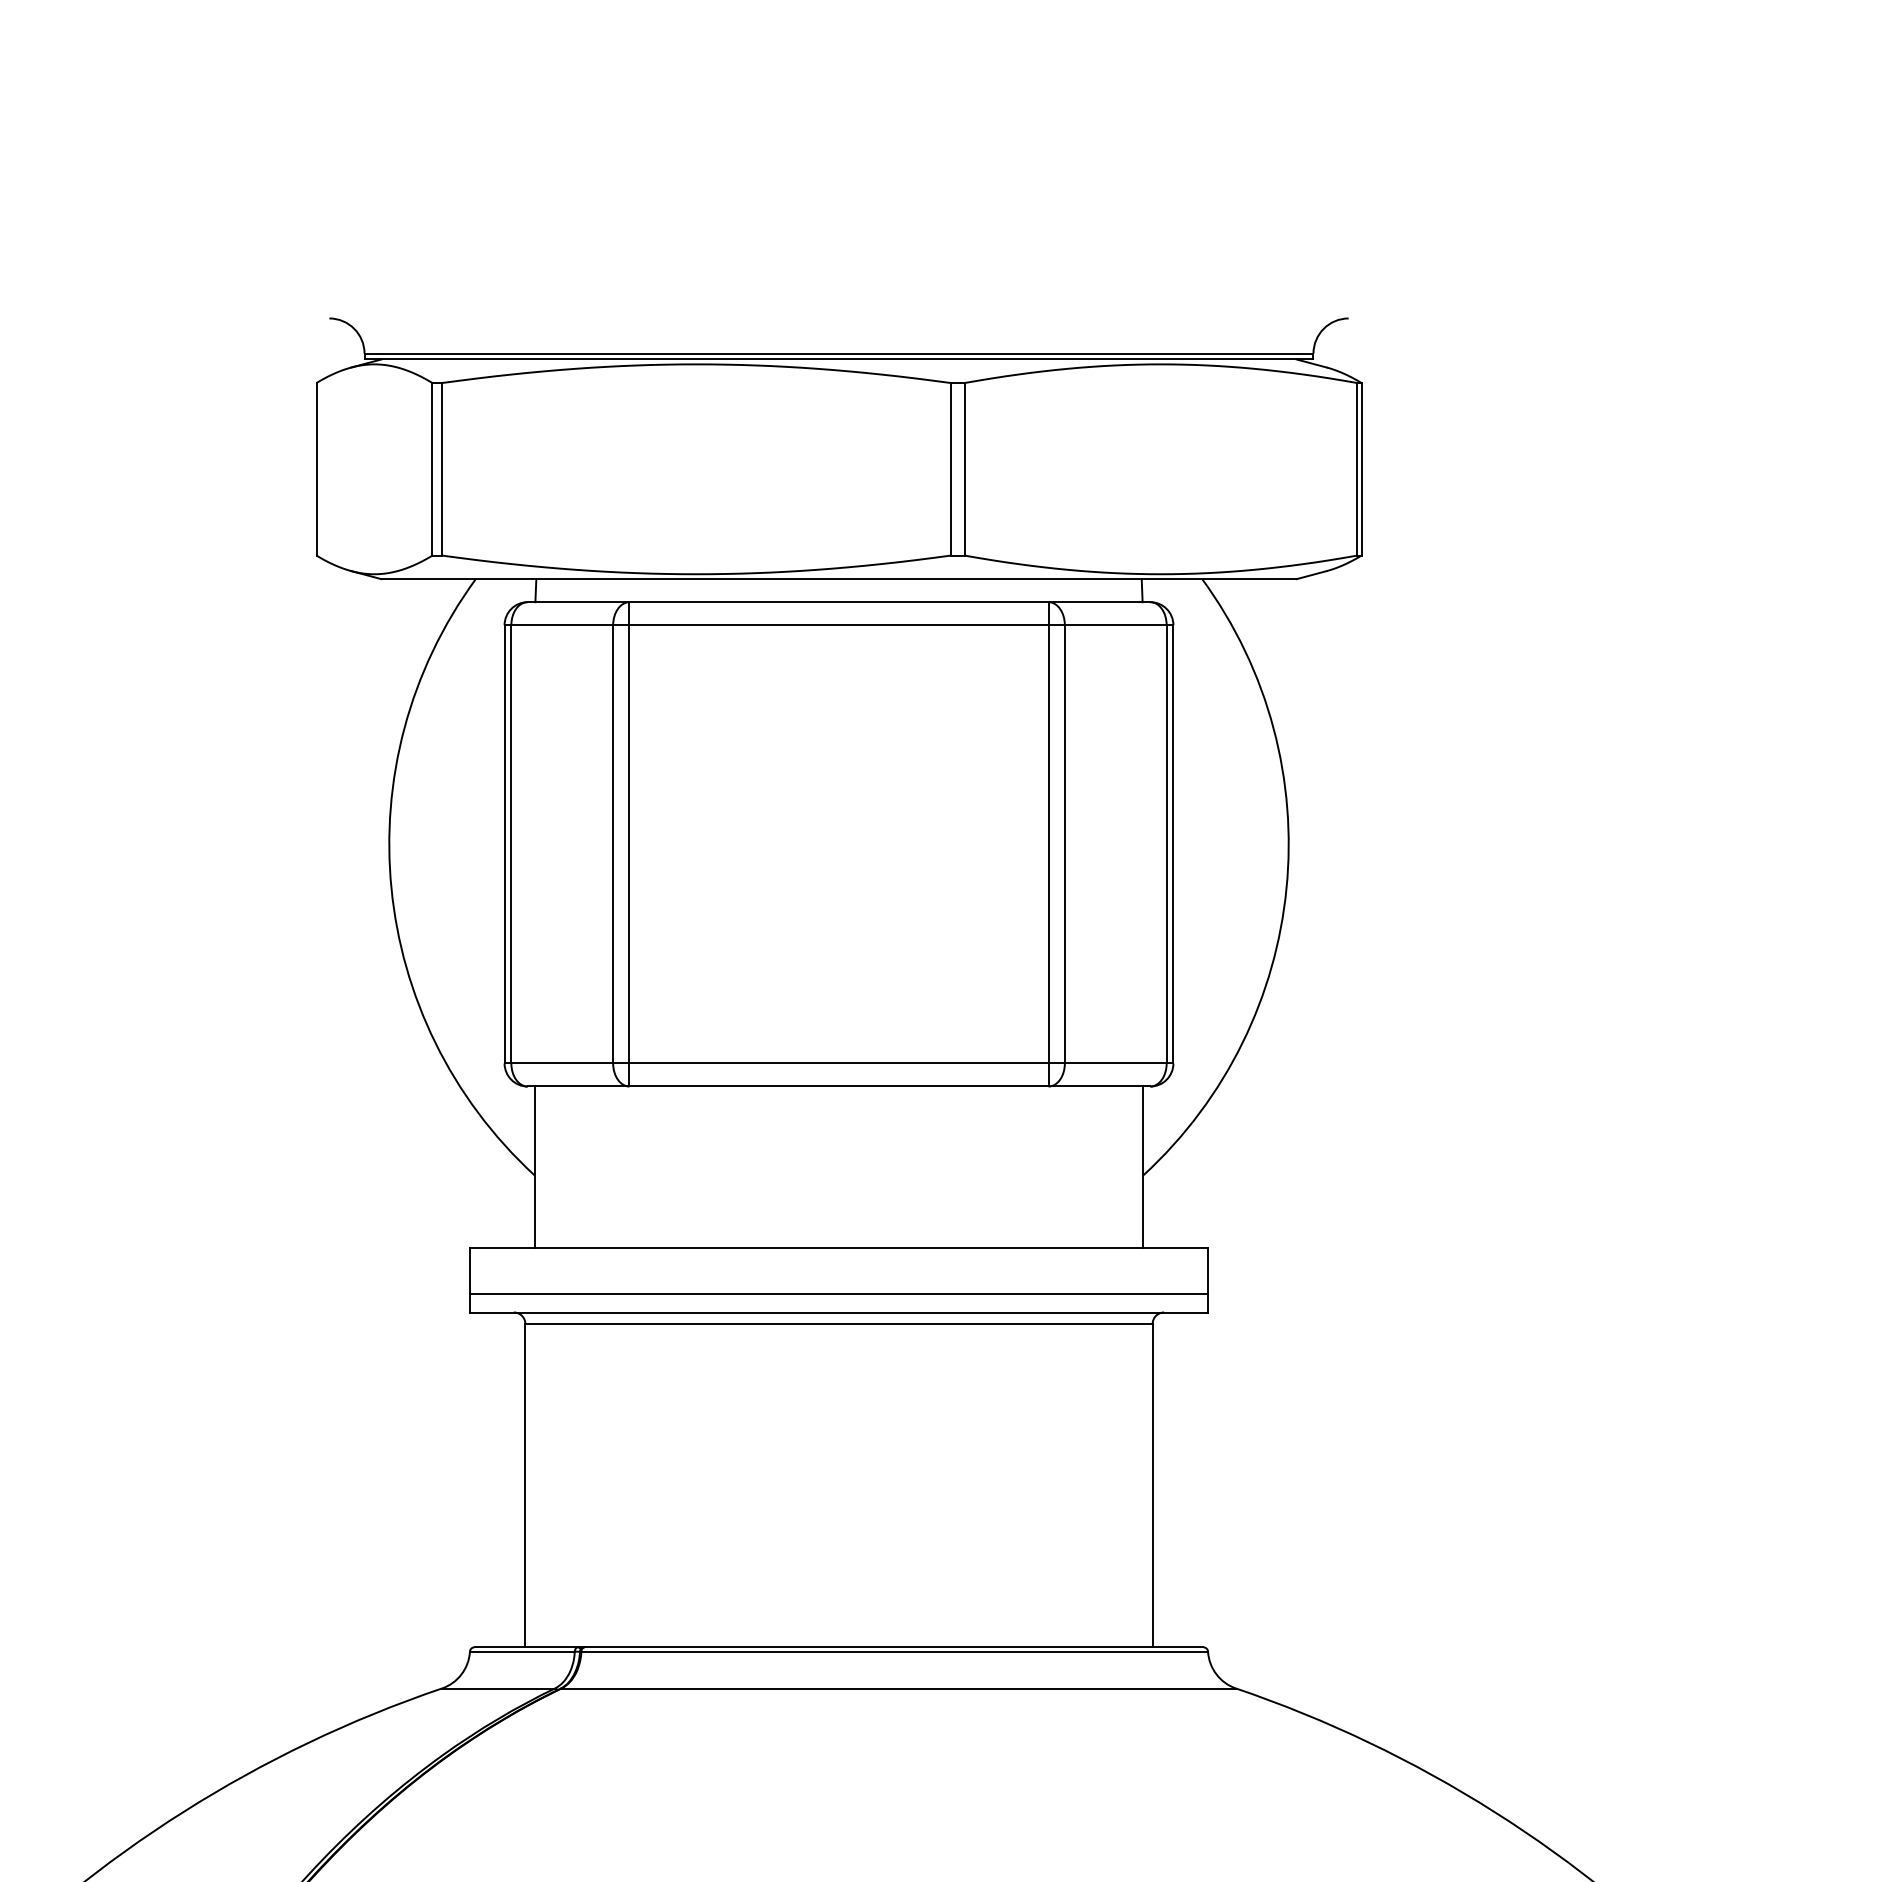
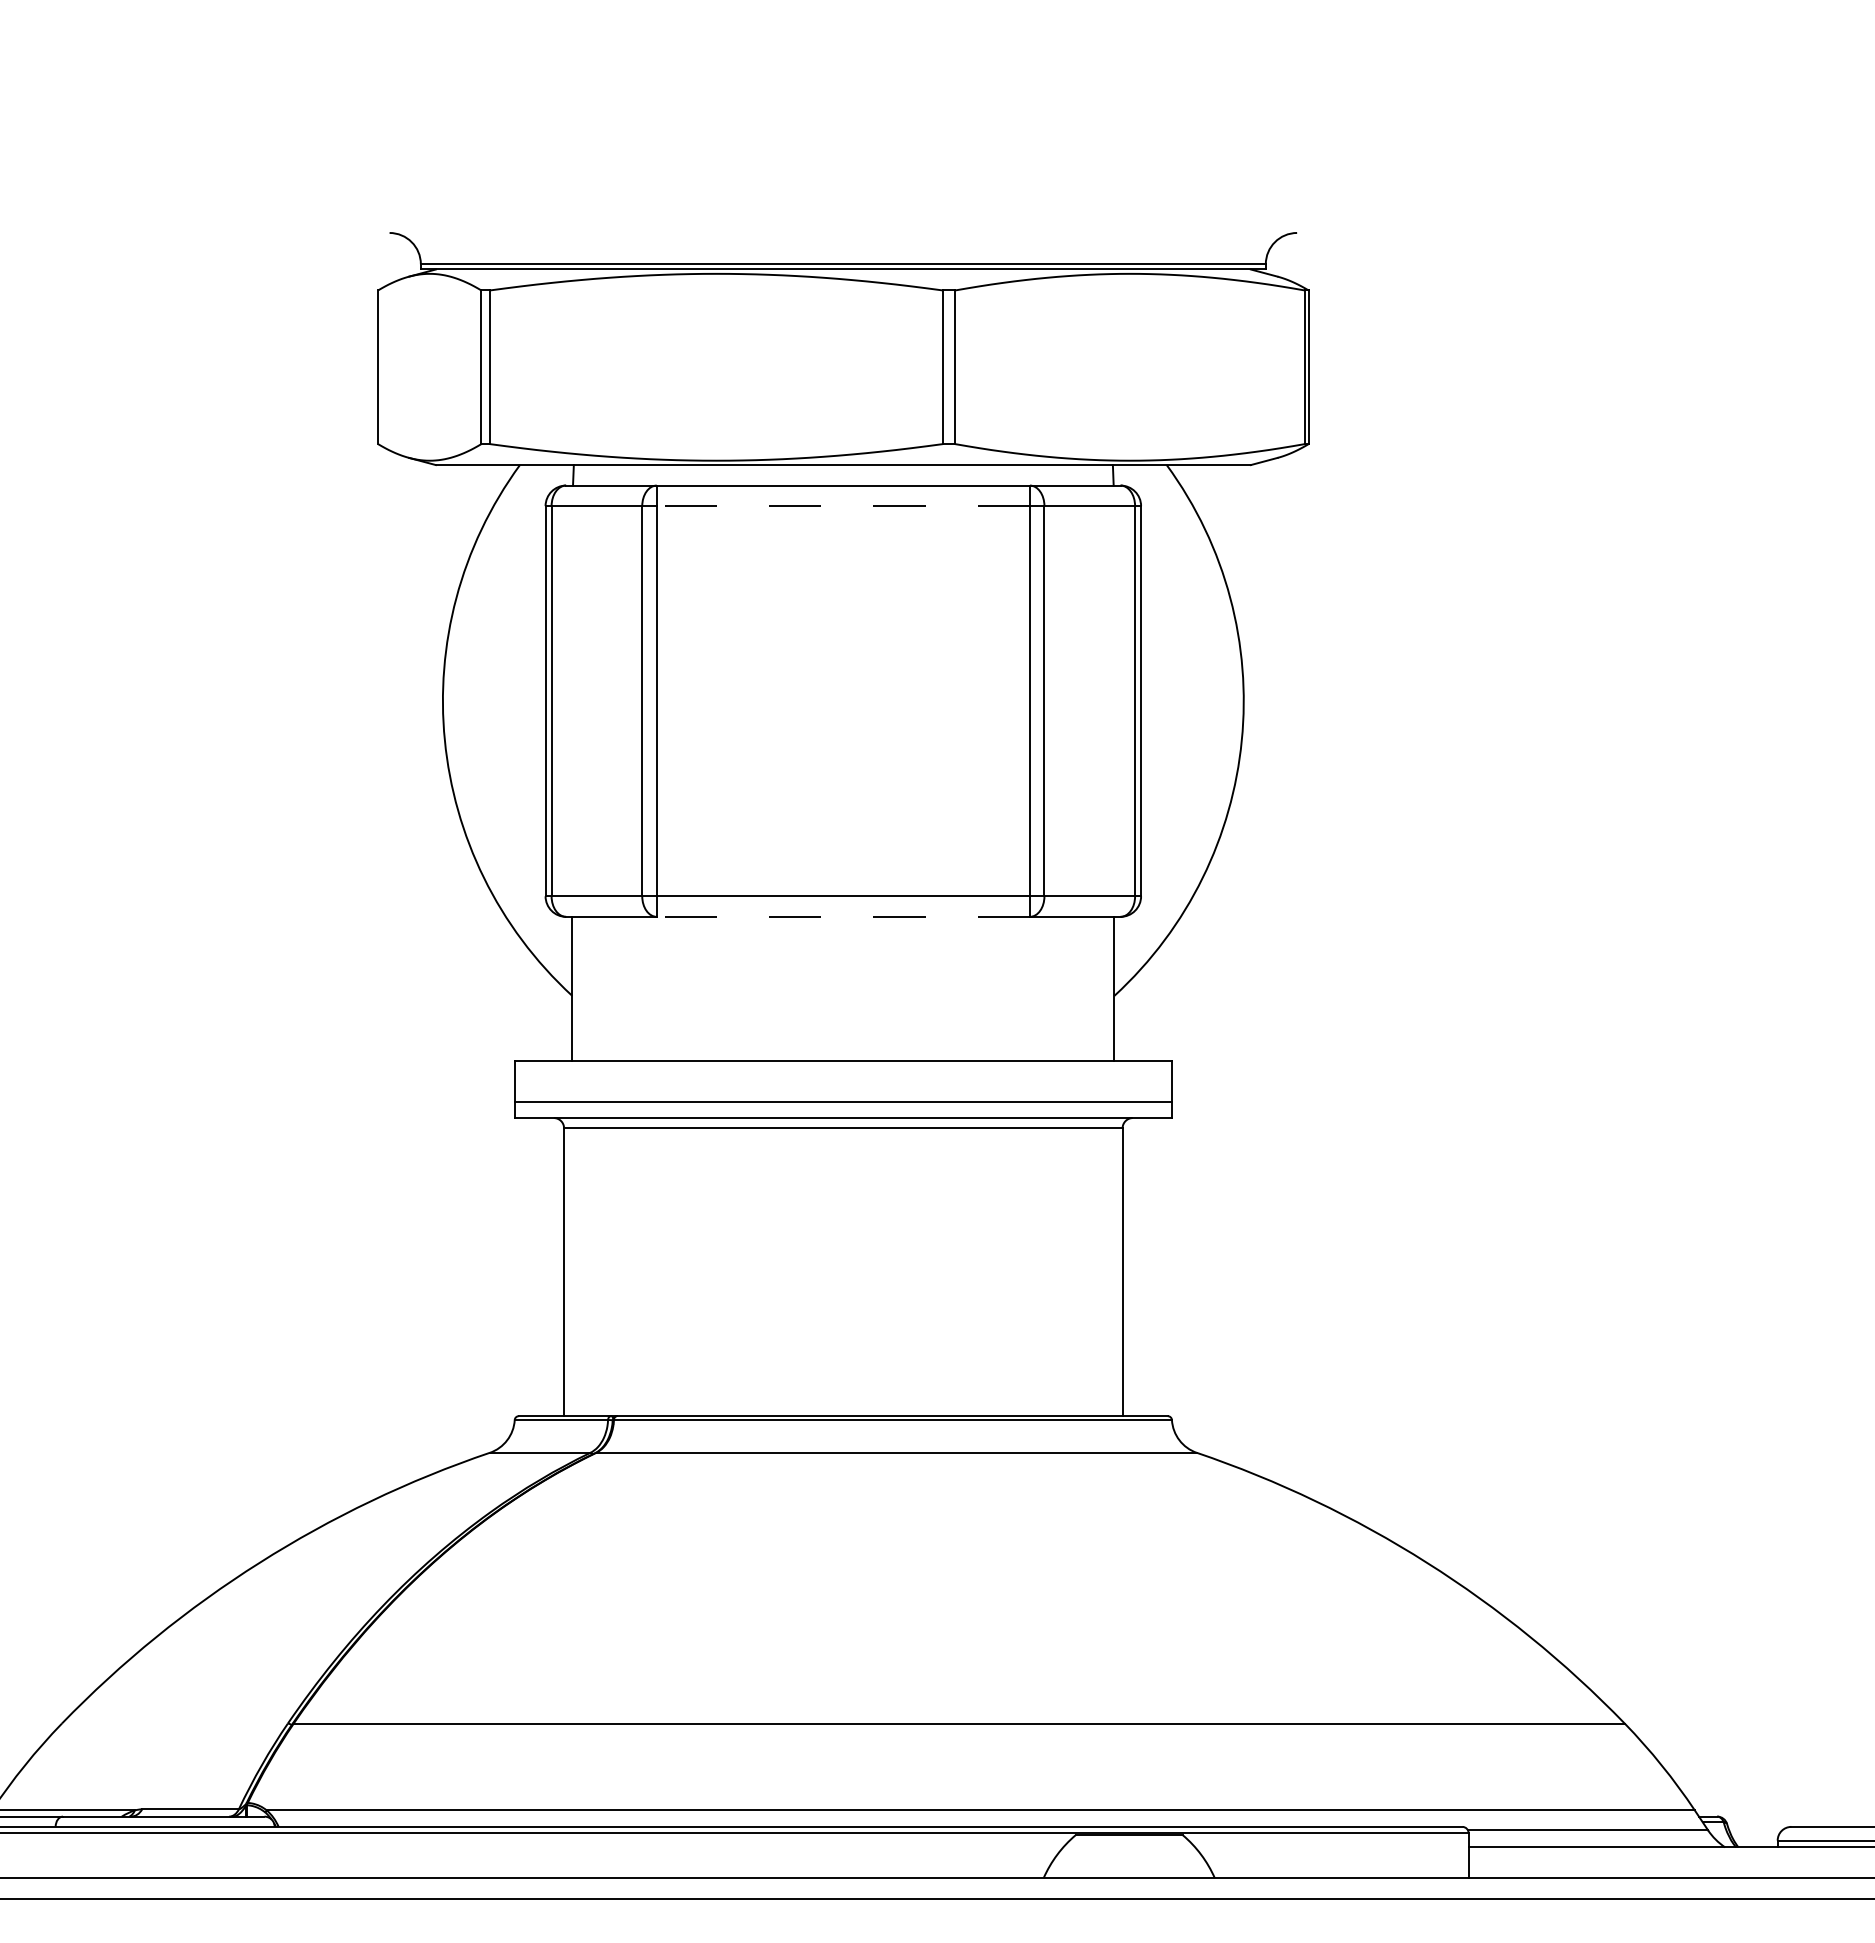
line: (839, 625) -> (843, 506), solid -> dashed
line: (839, 1086) -> (843, 916), solid -> dashed

